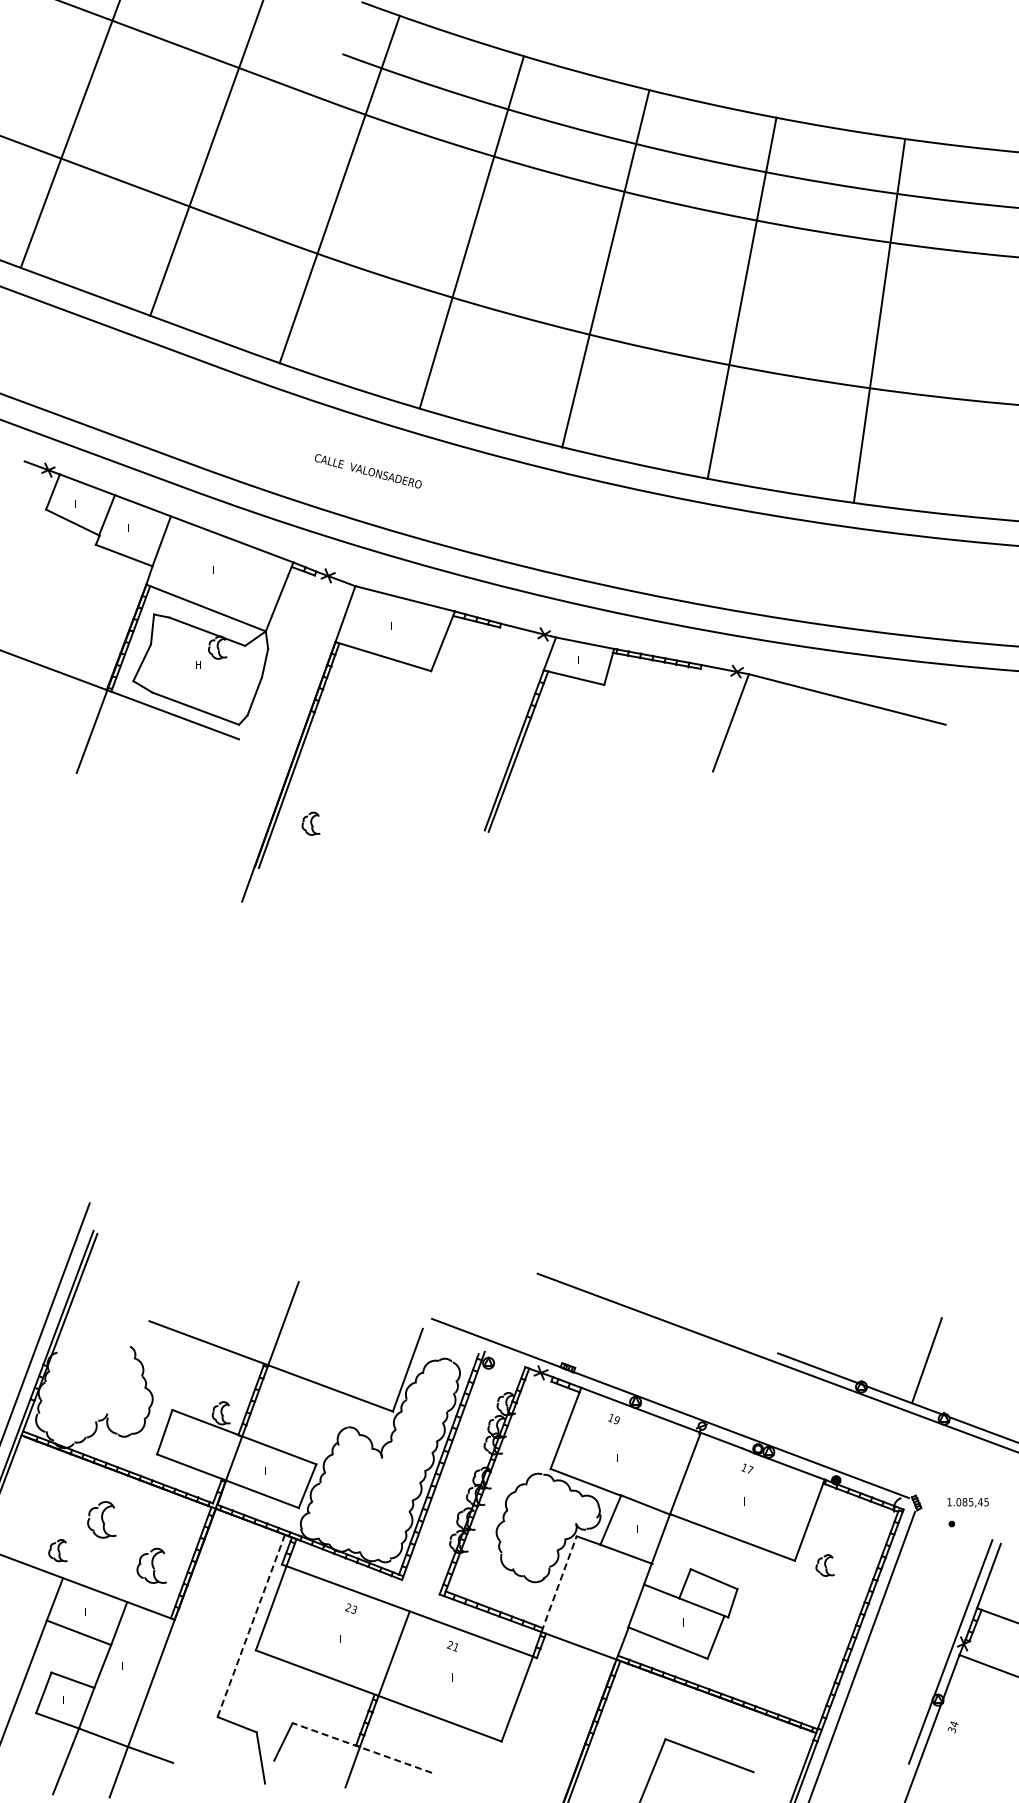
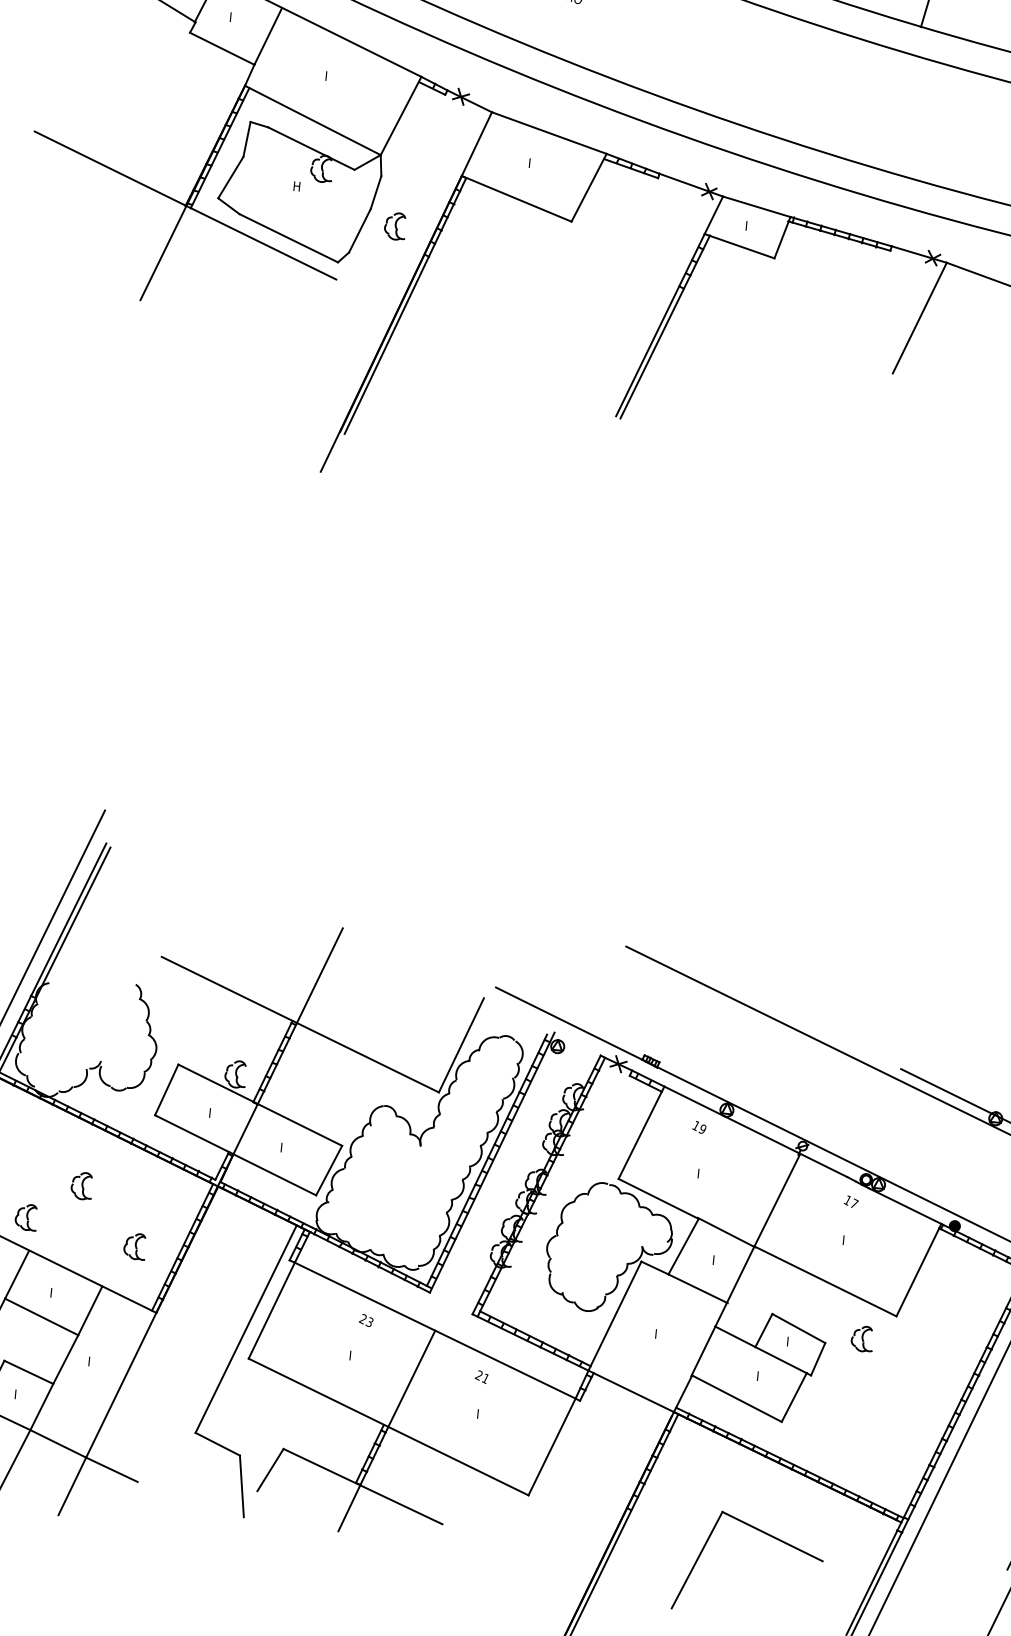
part: (310, 823) -> (394, 225), moved
part: (101, 1519) -> (81, 1185), size x0.62
part: (150, 1565) -> (134, 1245), size x0.62
part: (824, 1565) -> (861, 1338), moved
line: (559, 1584) -> (615, 1316), dashed -> solid
line: (251, 1626) -> (246, 1329), dashed -> solid
line: (362, 1748) -> (363, 1487), dashed -> solid

